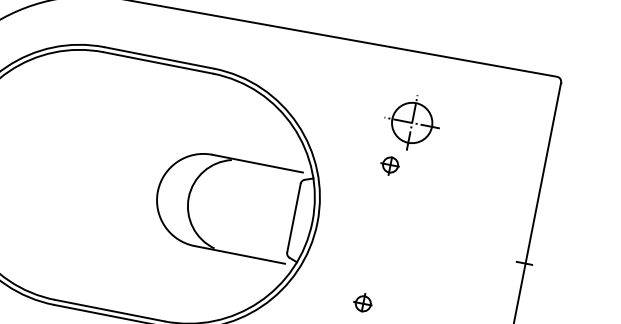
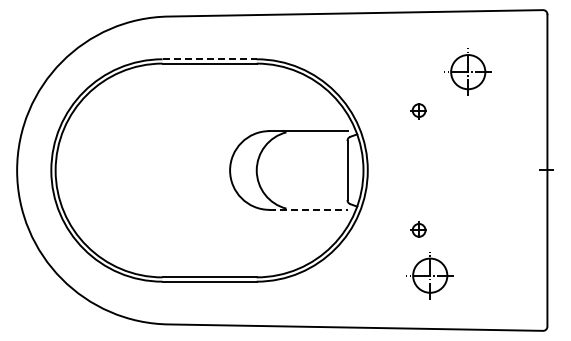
line: (160, 58) -> (210, 59), solid -> dashed
part: (411, 122) -> (467, 71), moved
line: (239, 254) -> (308, 209), solid -> dashed

